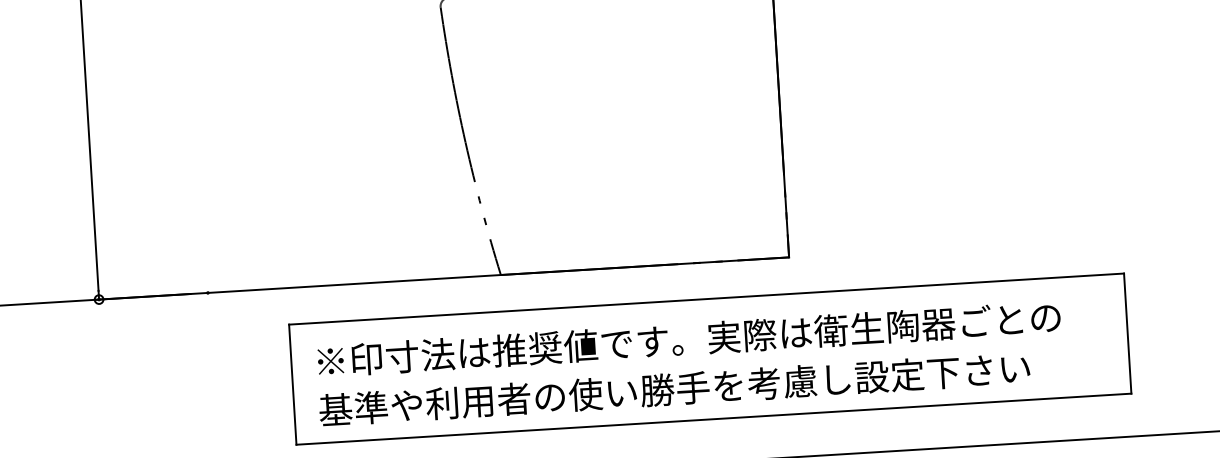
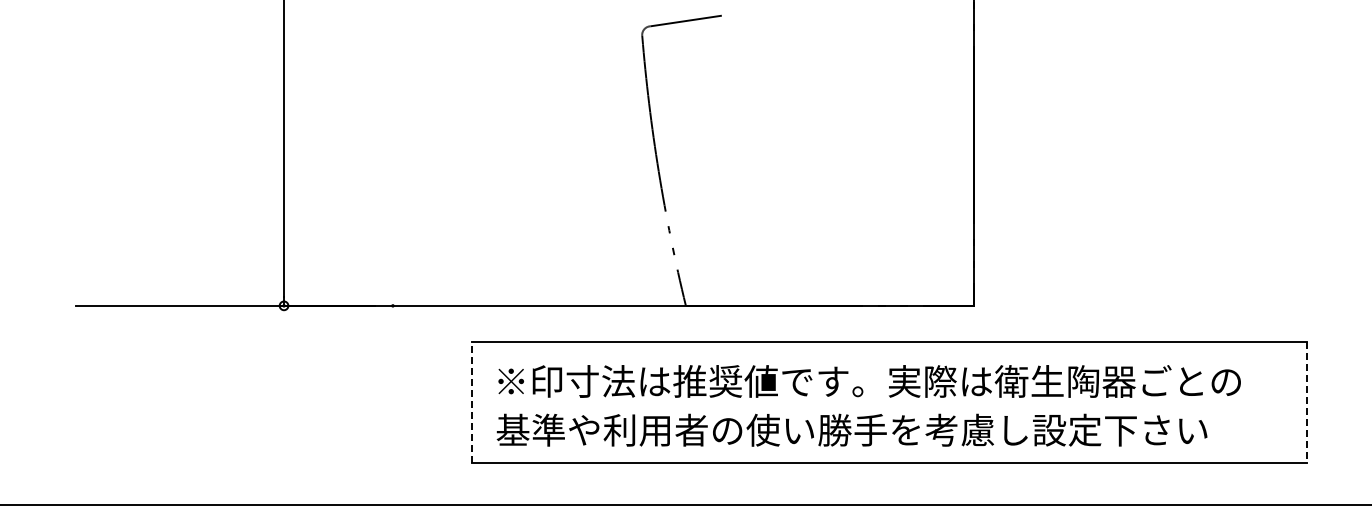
line: (1127, 333) -> (1306, 402), solid -> dashed
line: (292, 383) -> (471, 401), solid -> dashed

